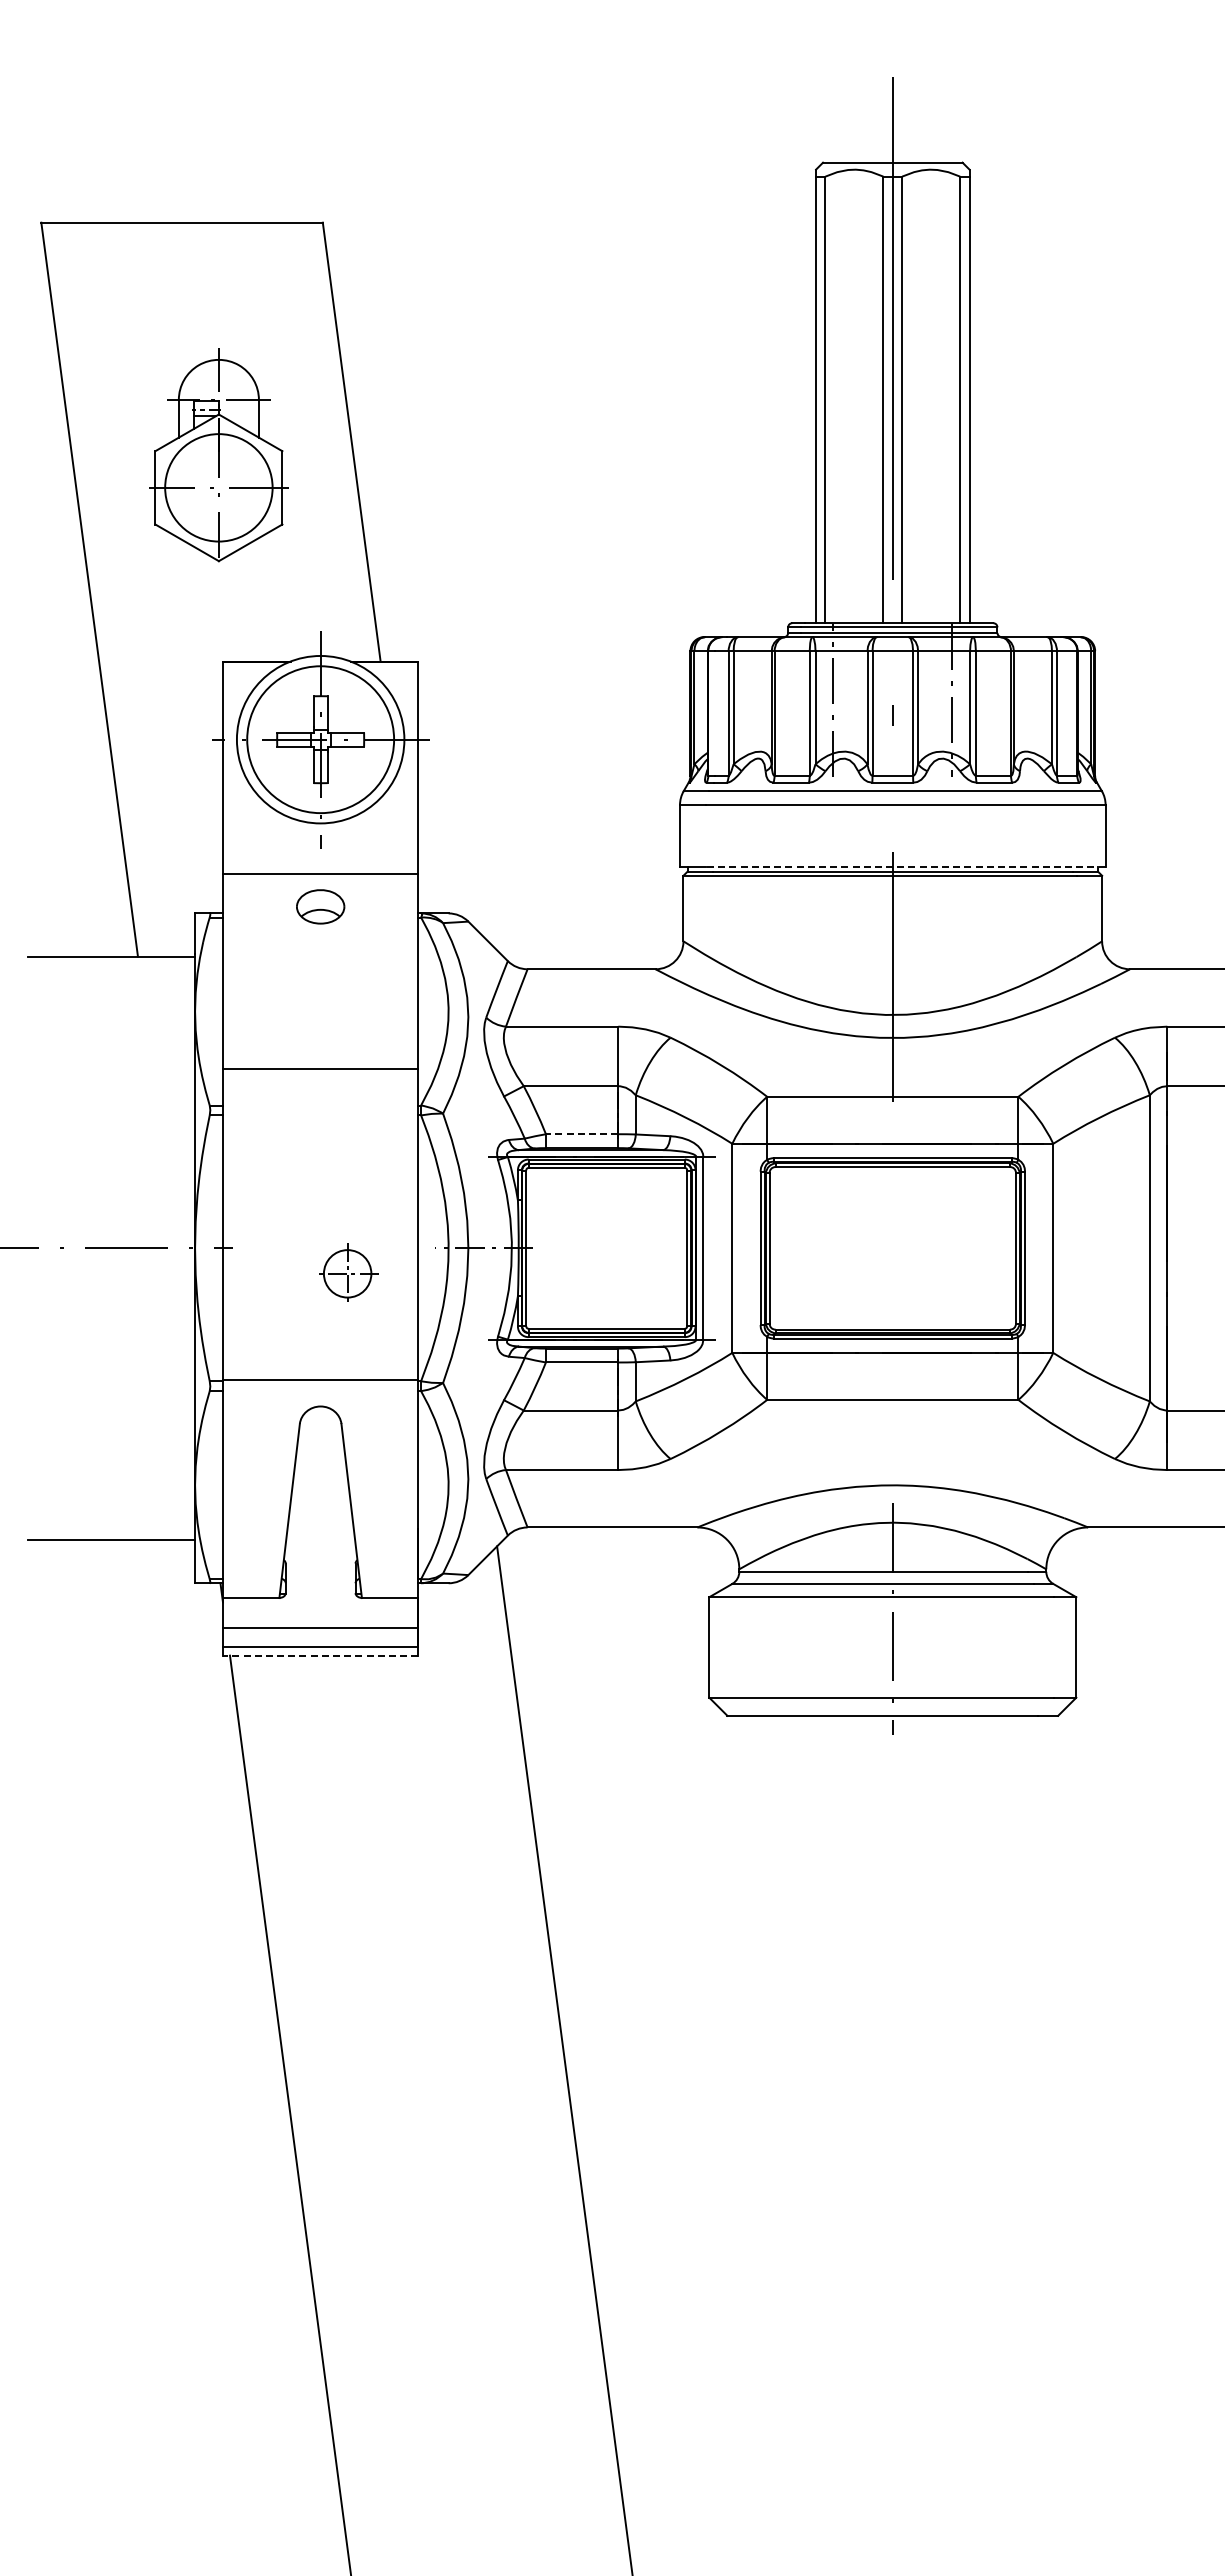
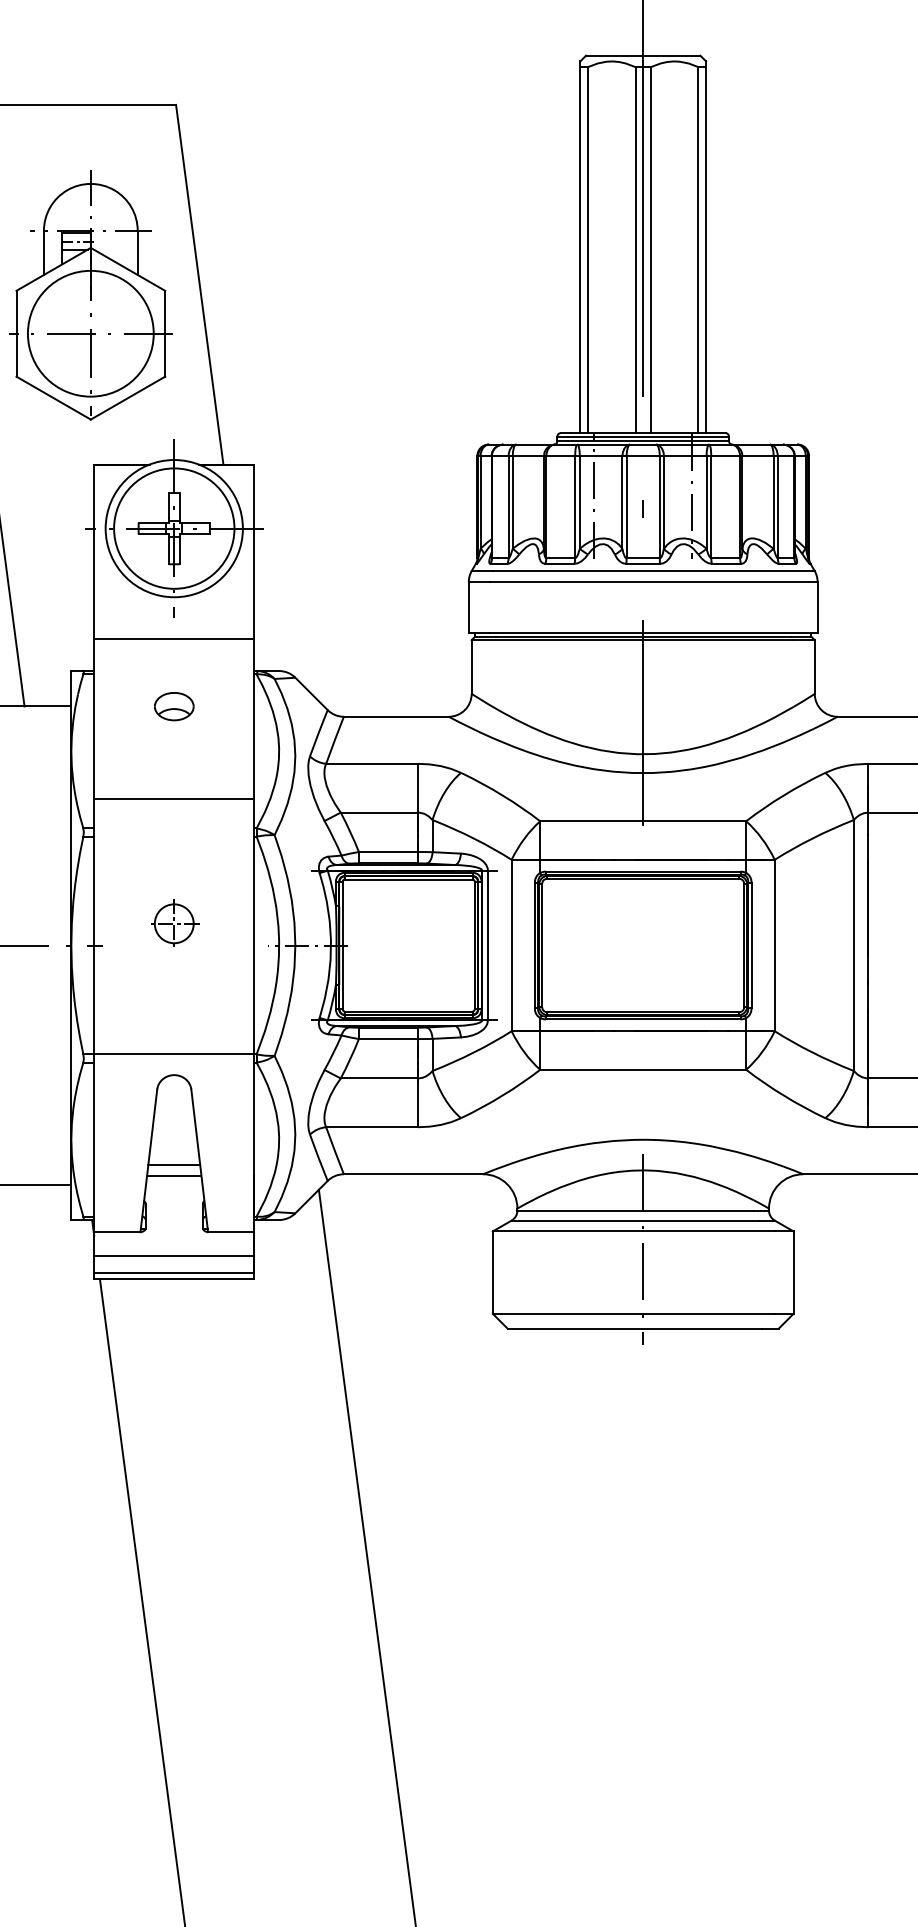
part: (218, 454) -> (90, 294), size x1.43
line: (905, 867) -> (653, 633), dashed -> solid
part: (320, 906) -> (174, 706), moved
line: (581, 1134) -> (388, 852), dashed -> solid
part: (348, 1272) -> (174, 922), moved
line: (320, 1516) -> (174, 1165), added
line: (320, 1529) -> (174, 1175), added
line: (320, 1655) -> (174, 1279), dashed -> solid

